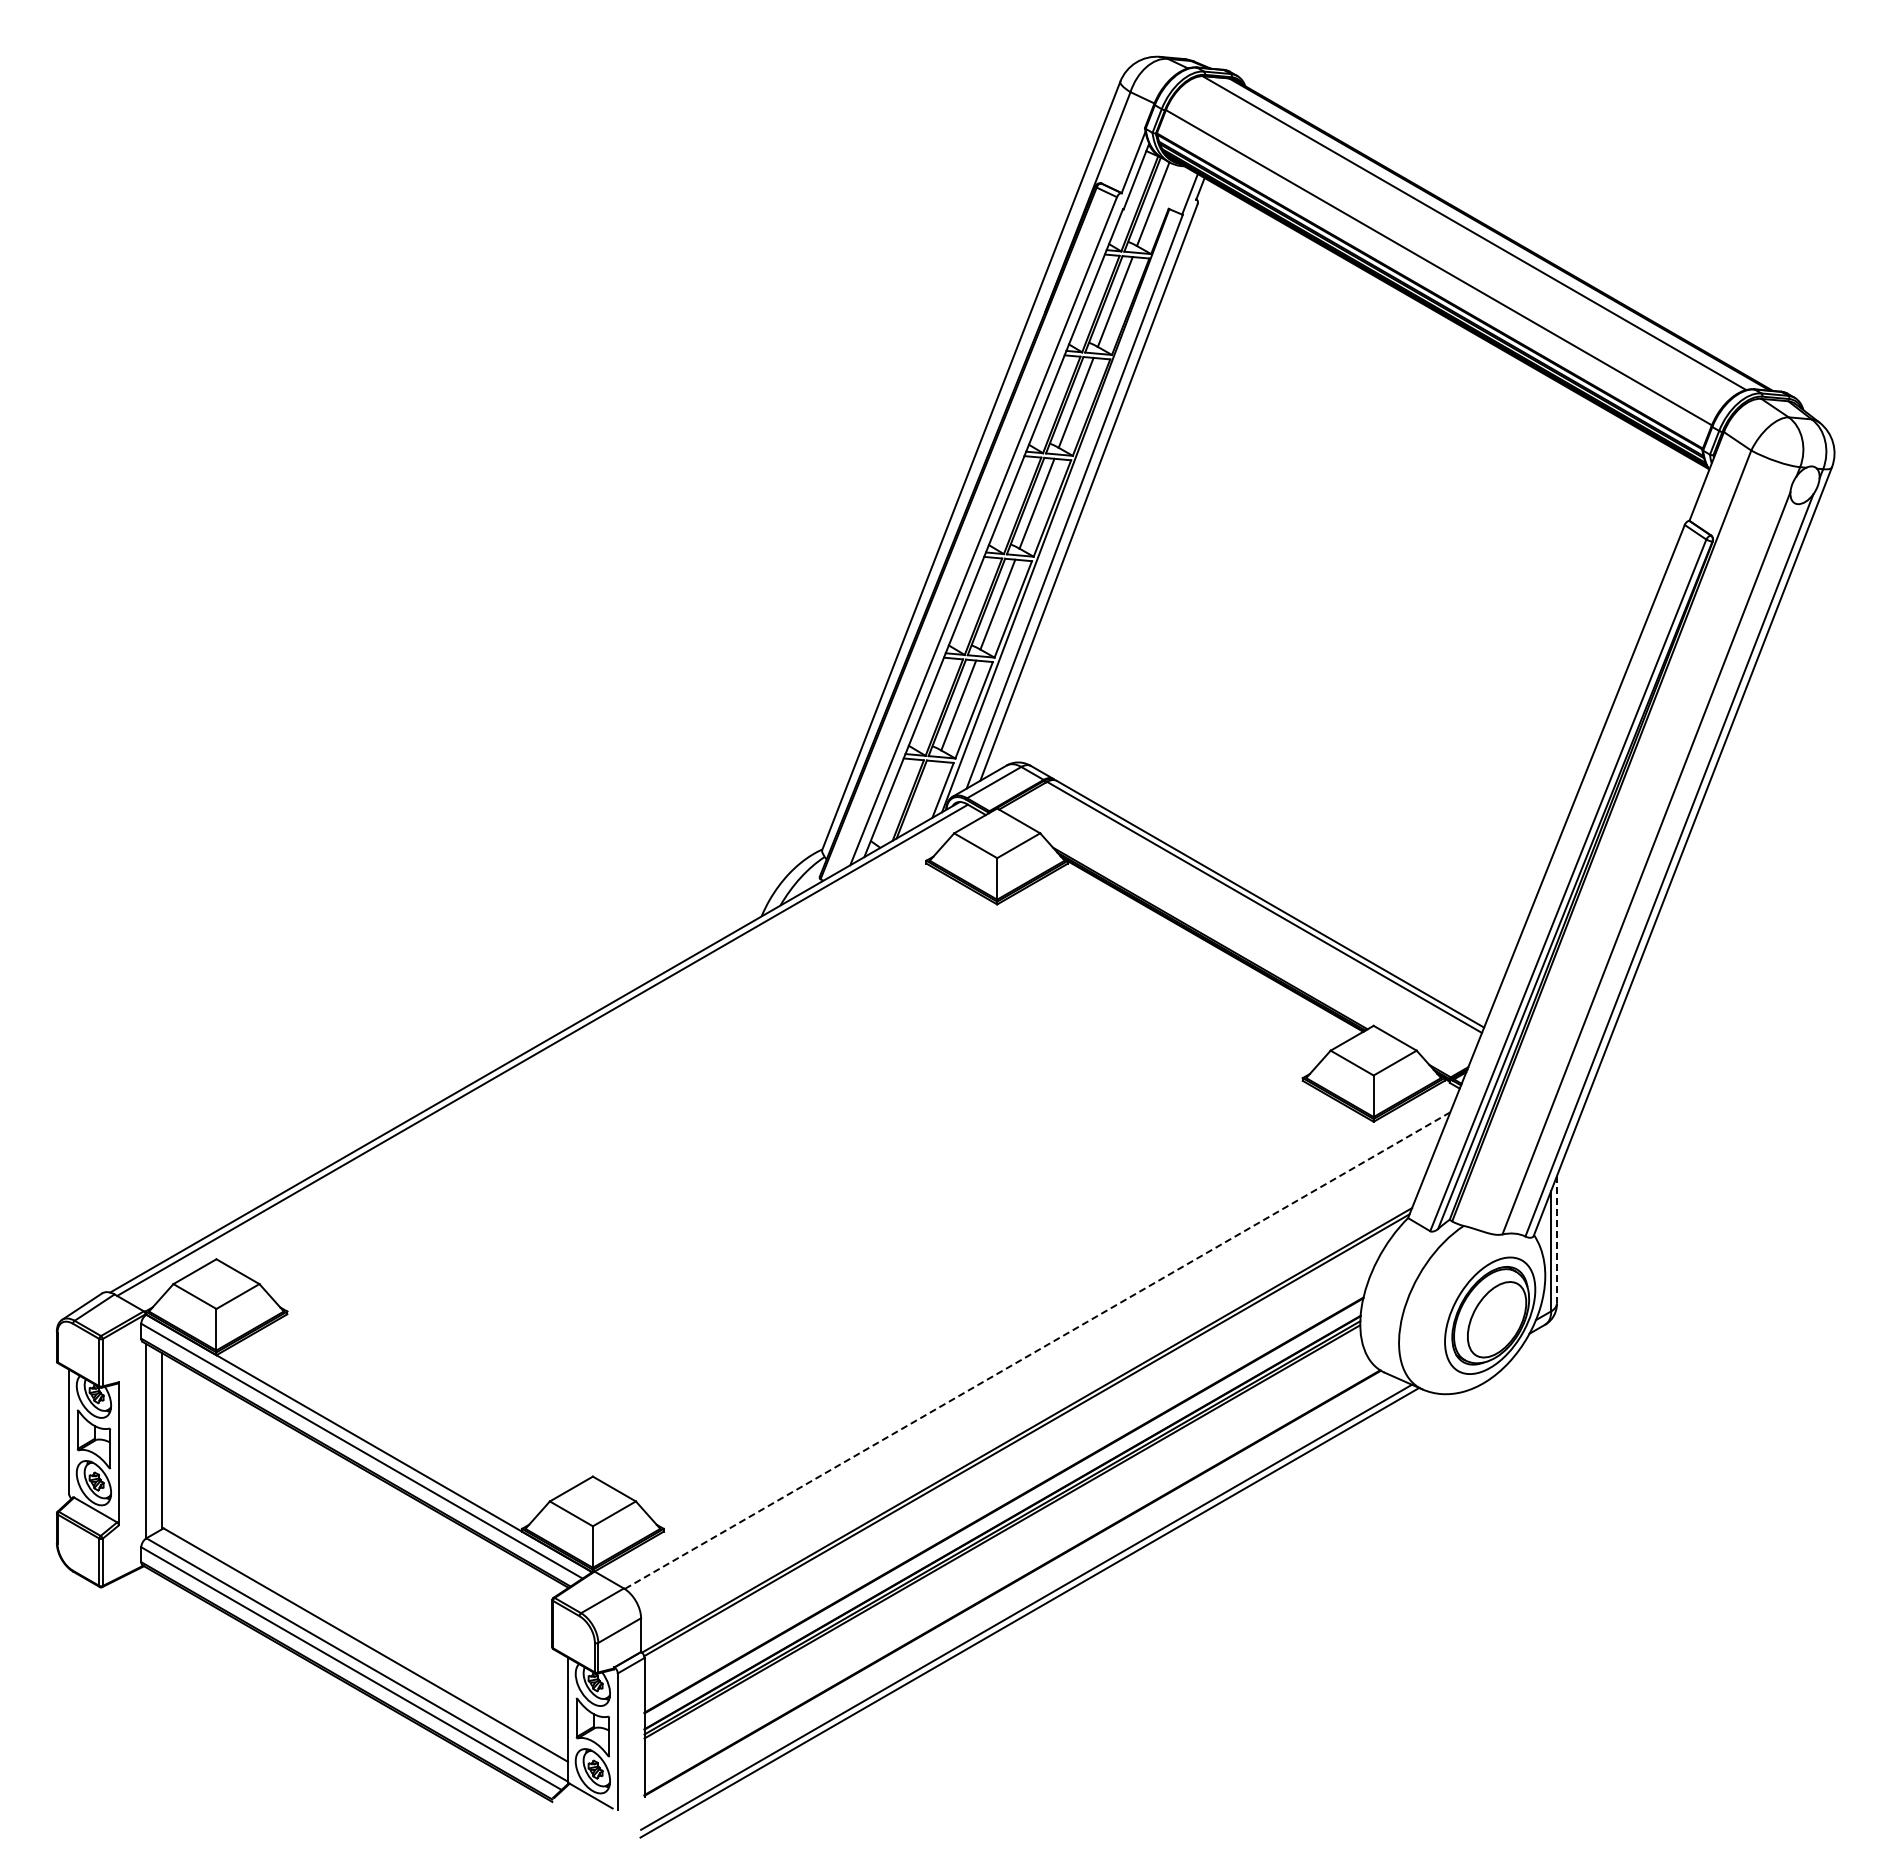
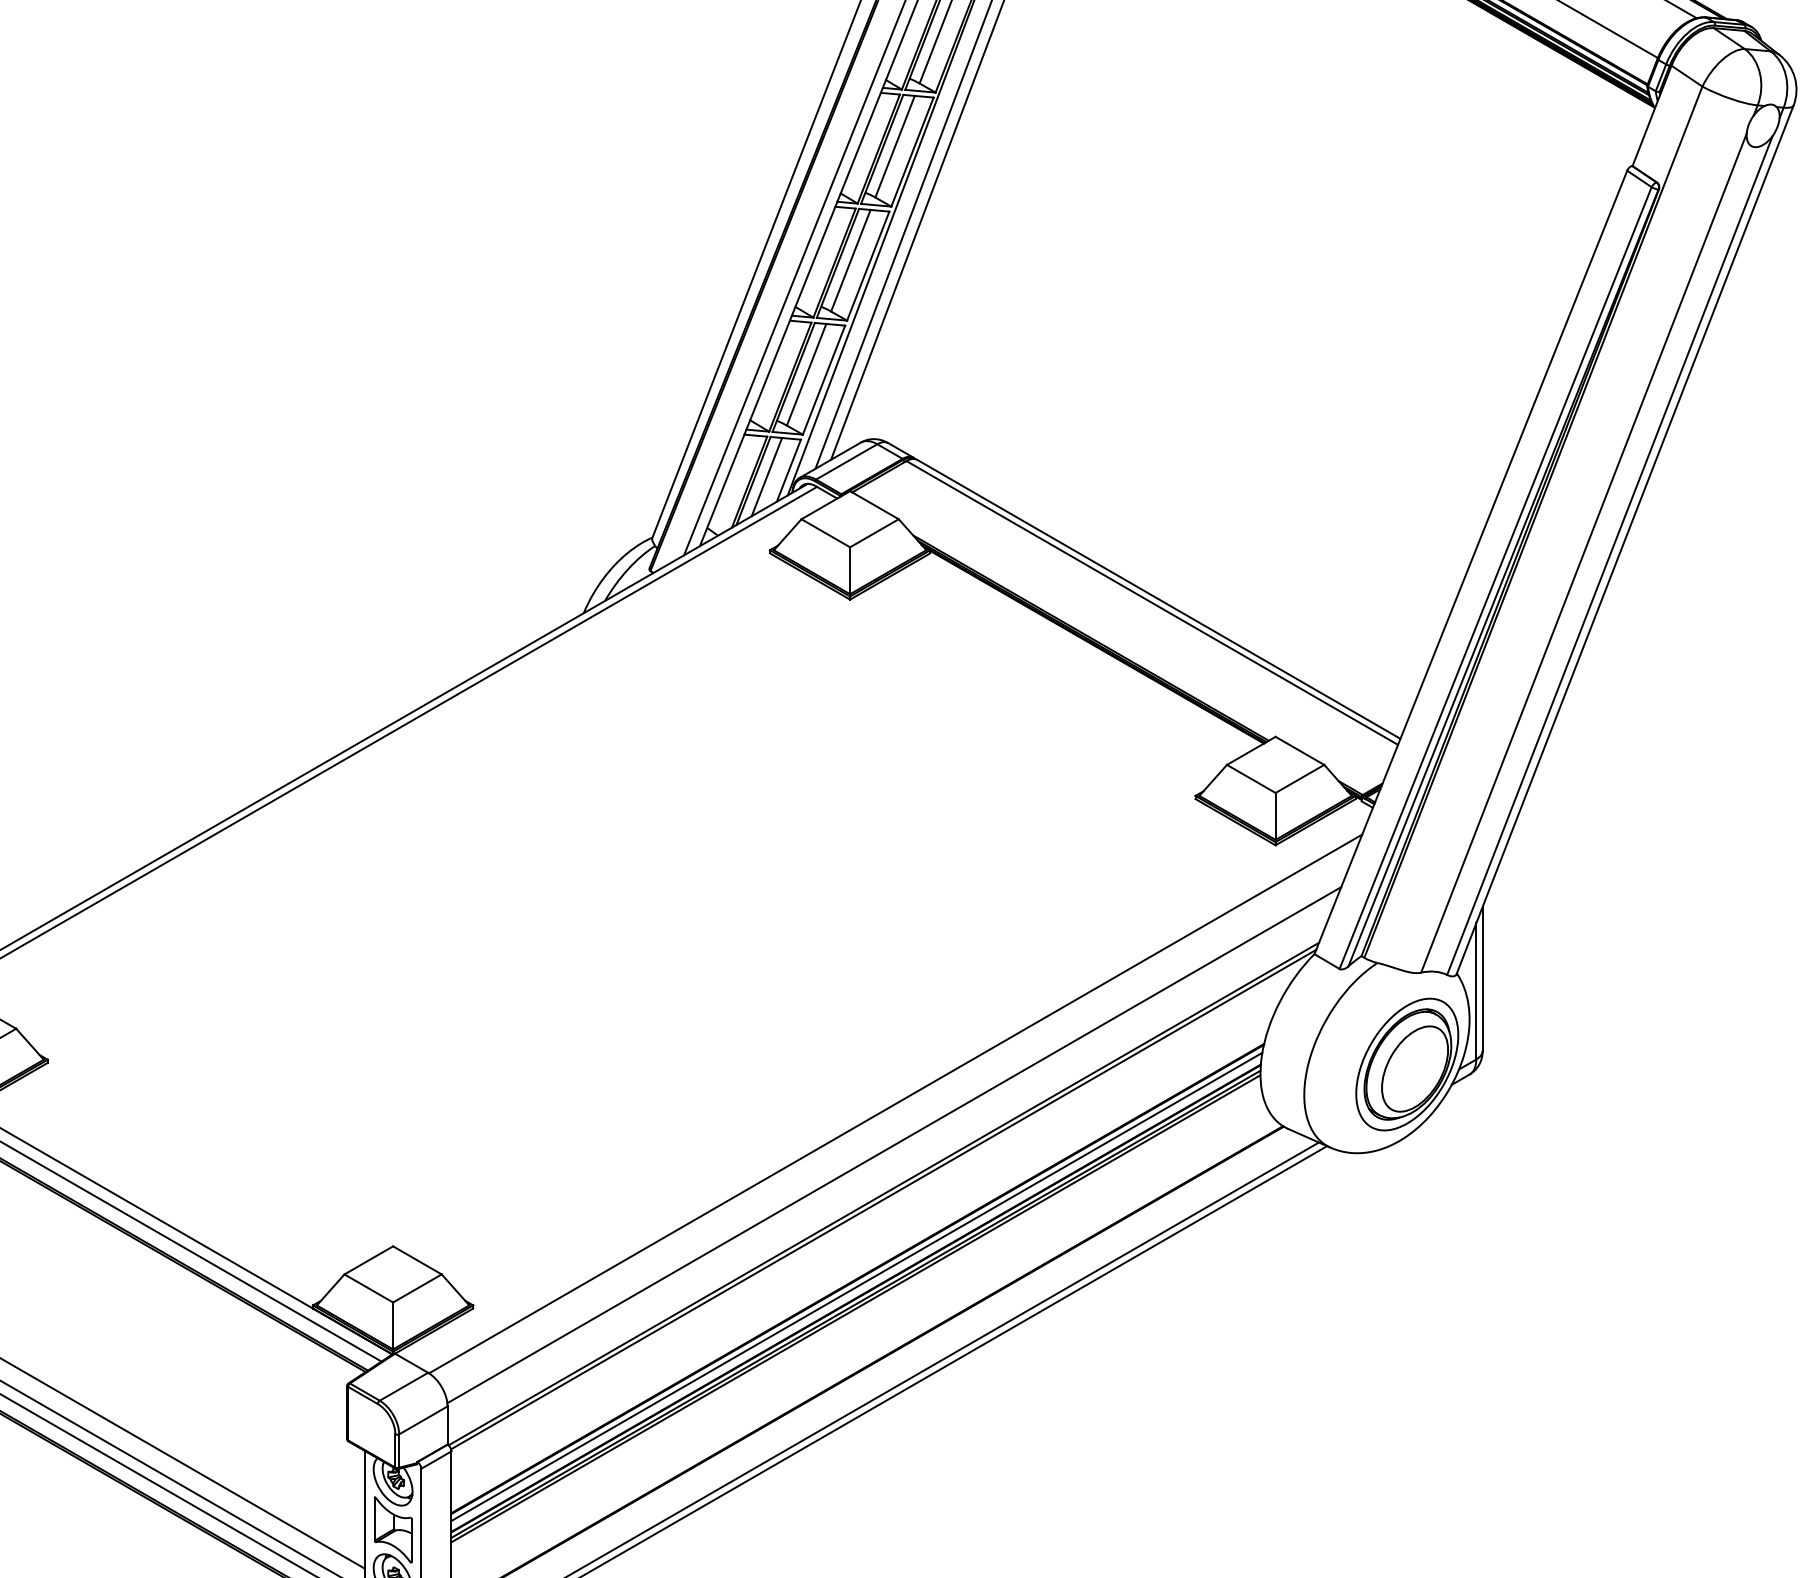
line: (923, 795) -> (766, 476), added
line: (1556, 1239) -> (1482, 978), dashed -> solid
line: (1037, 1350) -> (895, 1103), dashed -> solid
line: (1035, 1386) -> (893, 1144), added
line: (1002, 1512) -> (856, 1286), added

